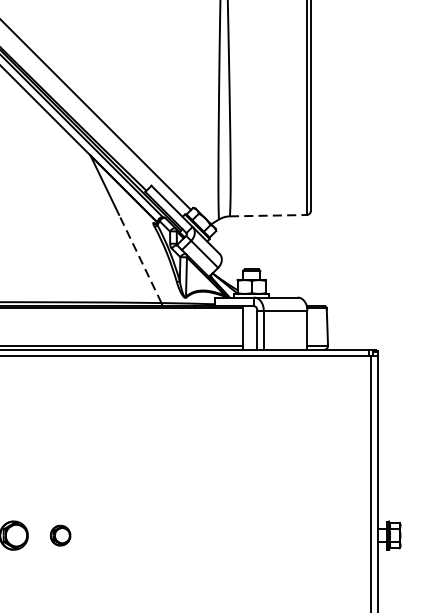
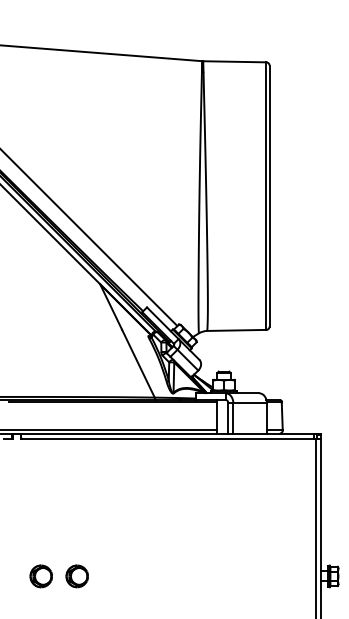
line: (267, 215) -> (236, 330), dashed -> solid
line: (140, 258) -> (138, 363), dashed -> solid
part: (59, 535) -> (76, 576), size x1.43

